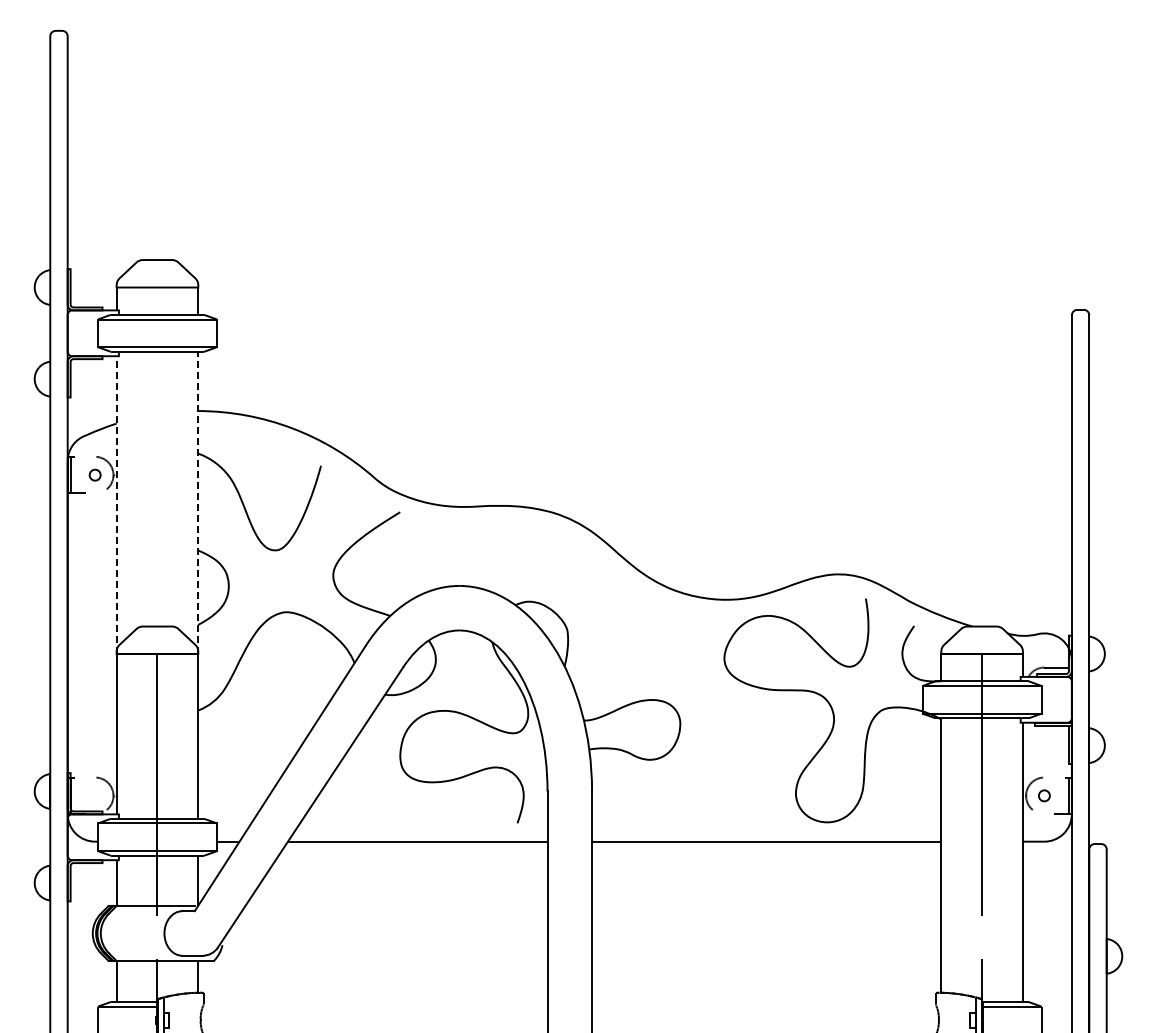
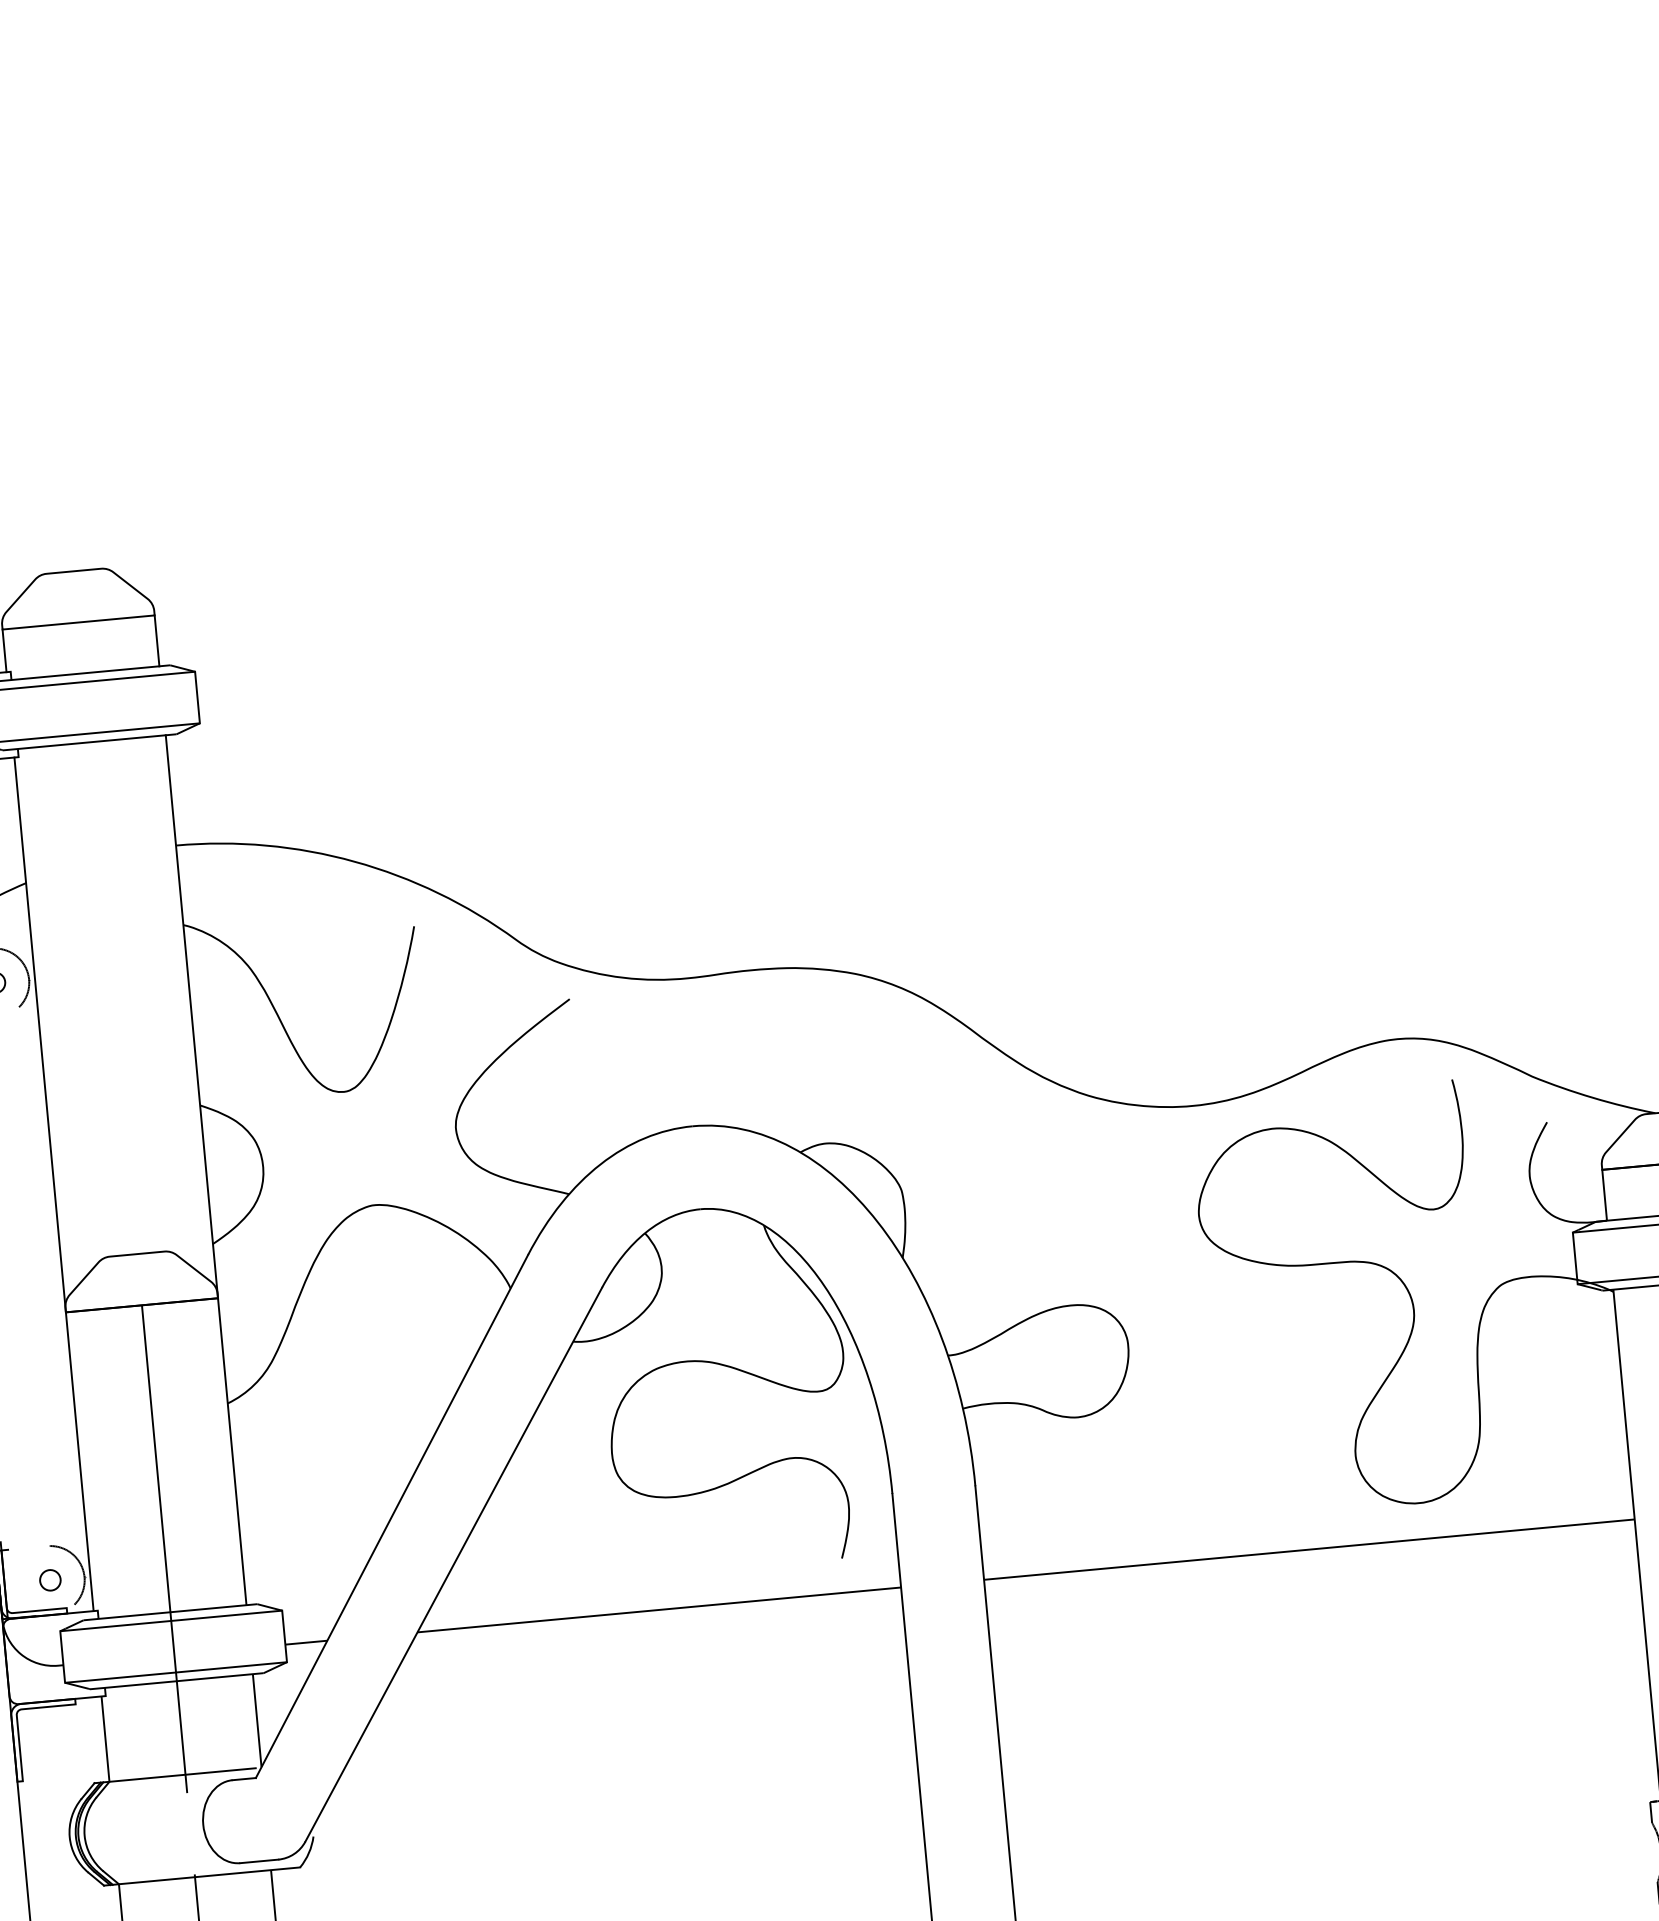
line: (198, 502) -> (192, 1015), dashed -> solid
line: (116, 505) -> (39, 1035), dashed -> solid
circle: (94, 795) -> (49, 1579), added

